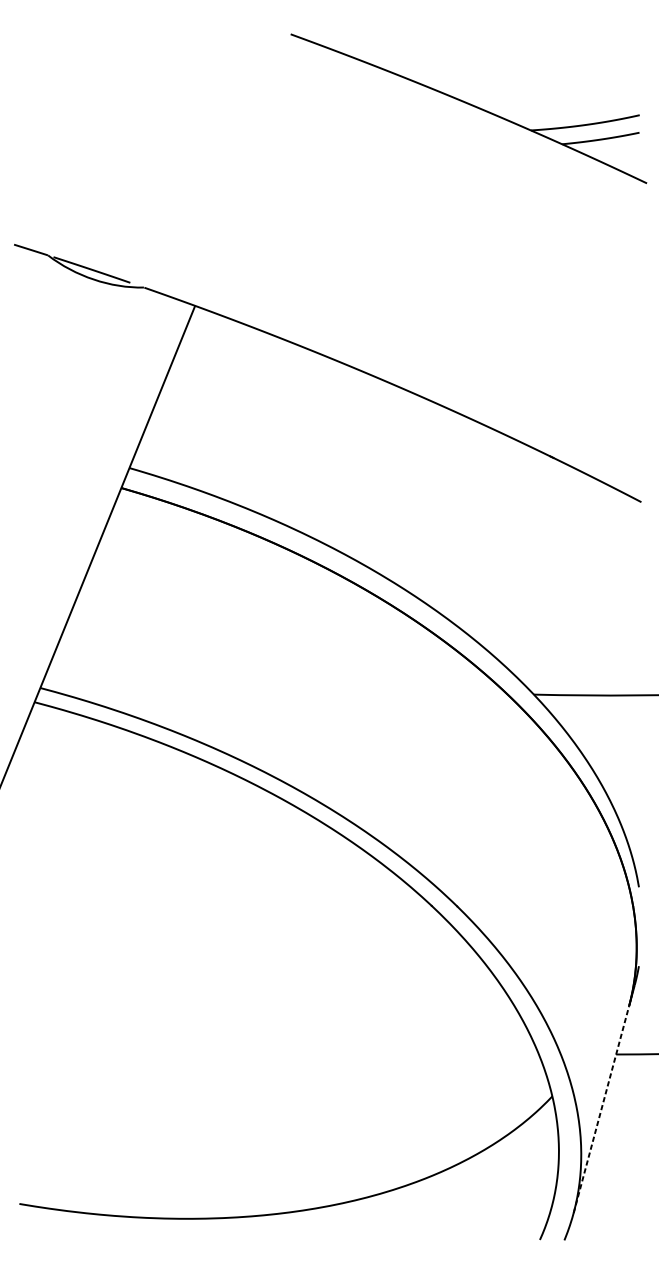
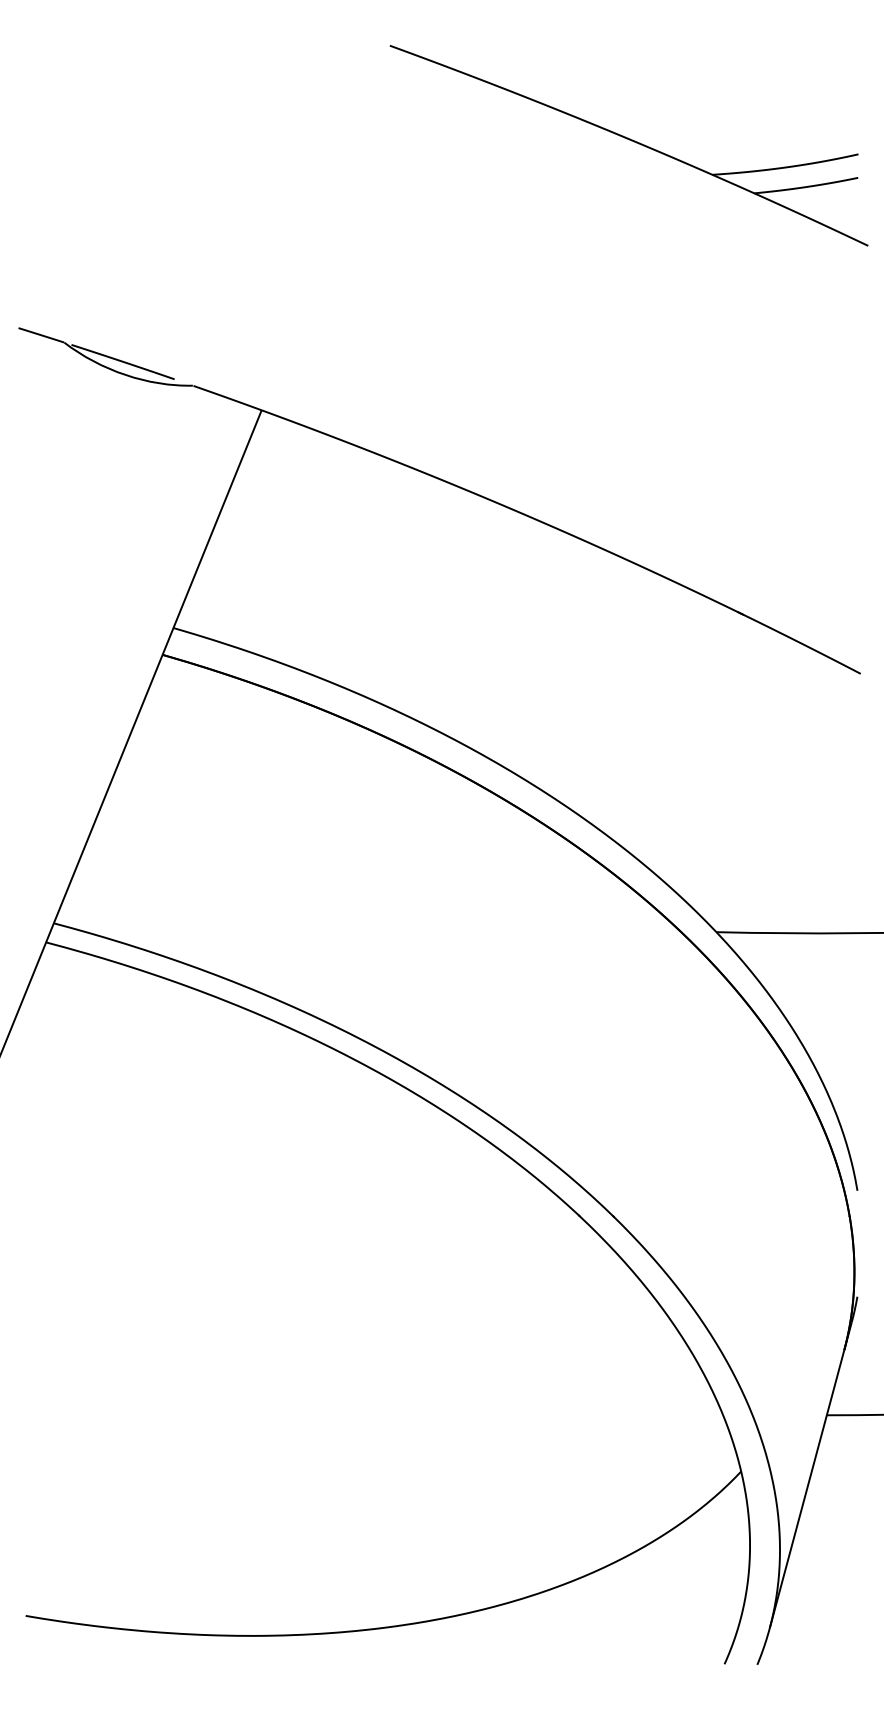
line: (601, 1109) -> (807, 1489), dashed -> solid

